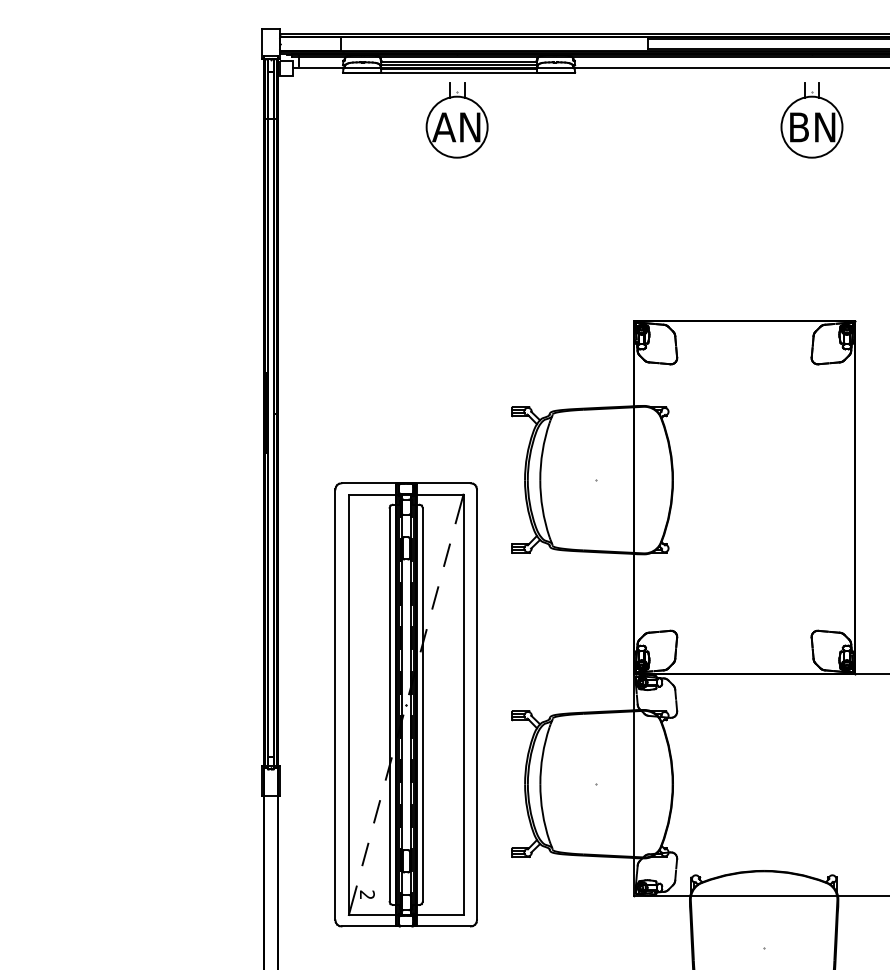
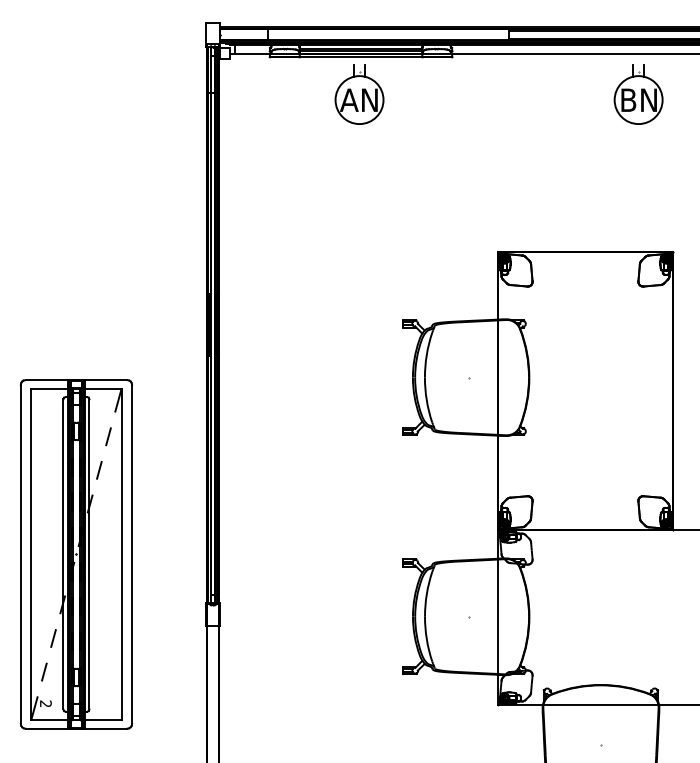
part: (405, 704) -> (75, 554), moved

